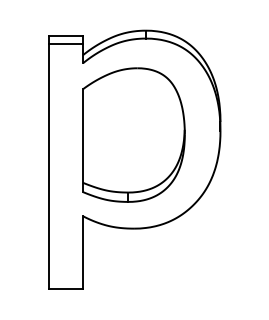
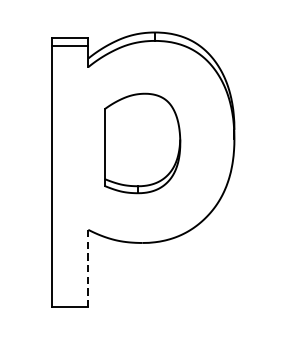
part: (133, 134) -> (141, 142), size x0.7
line: (83, 252) -> (88, 268), solid -> dashed

